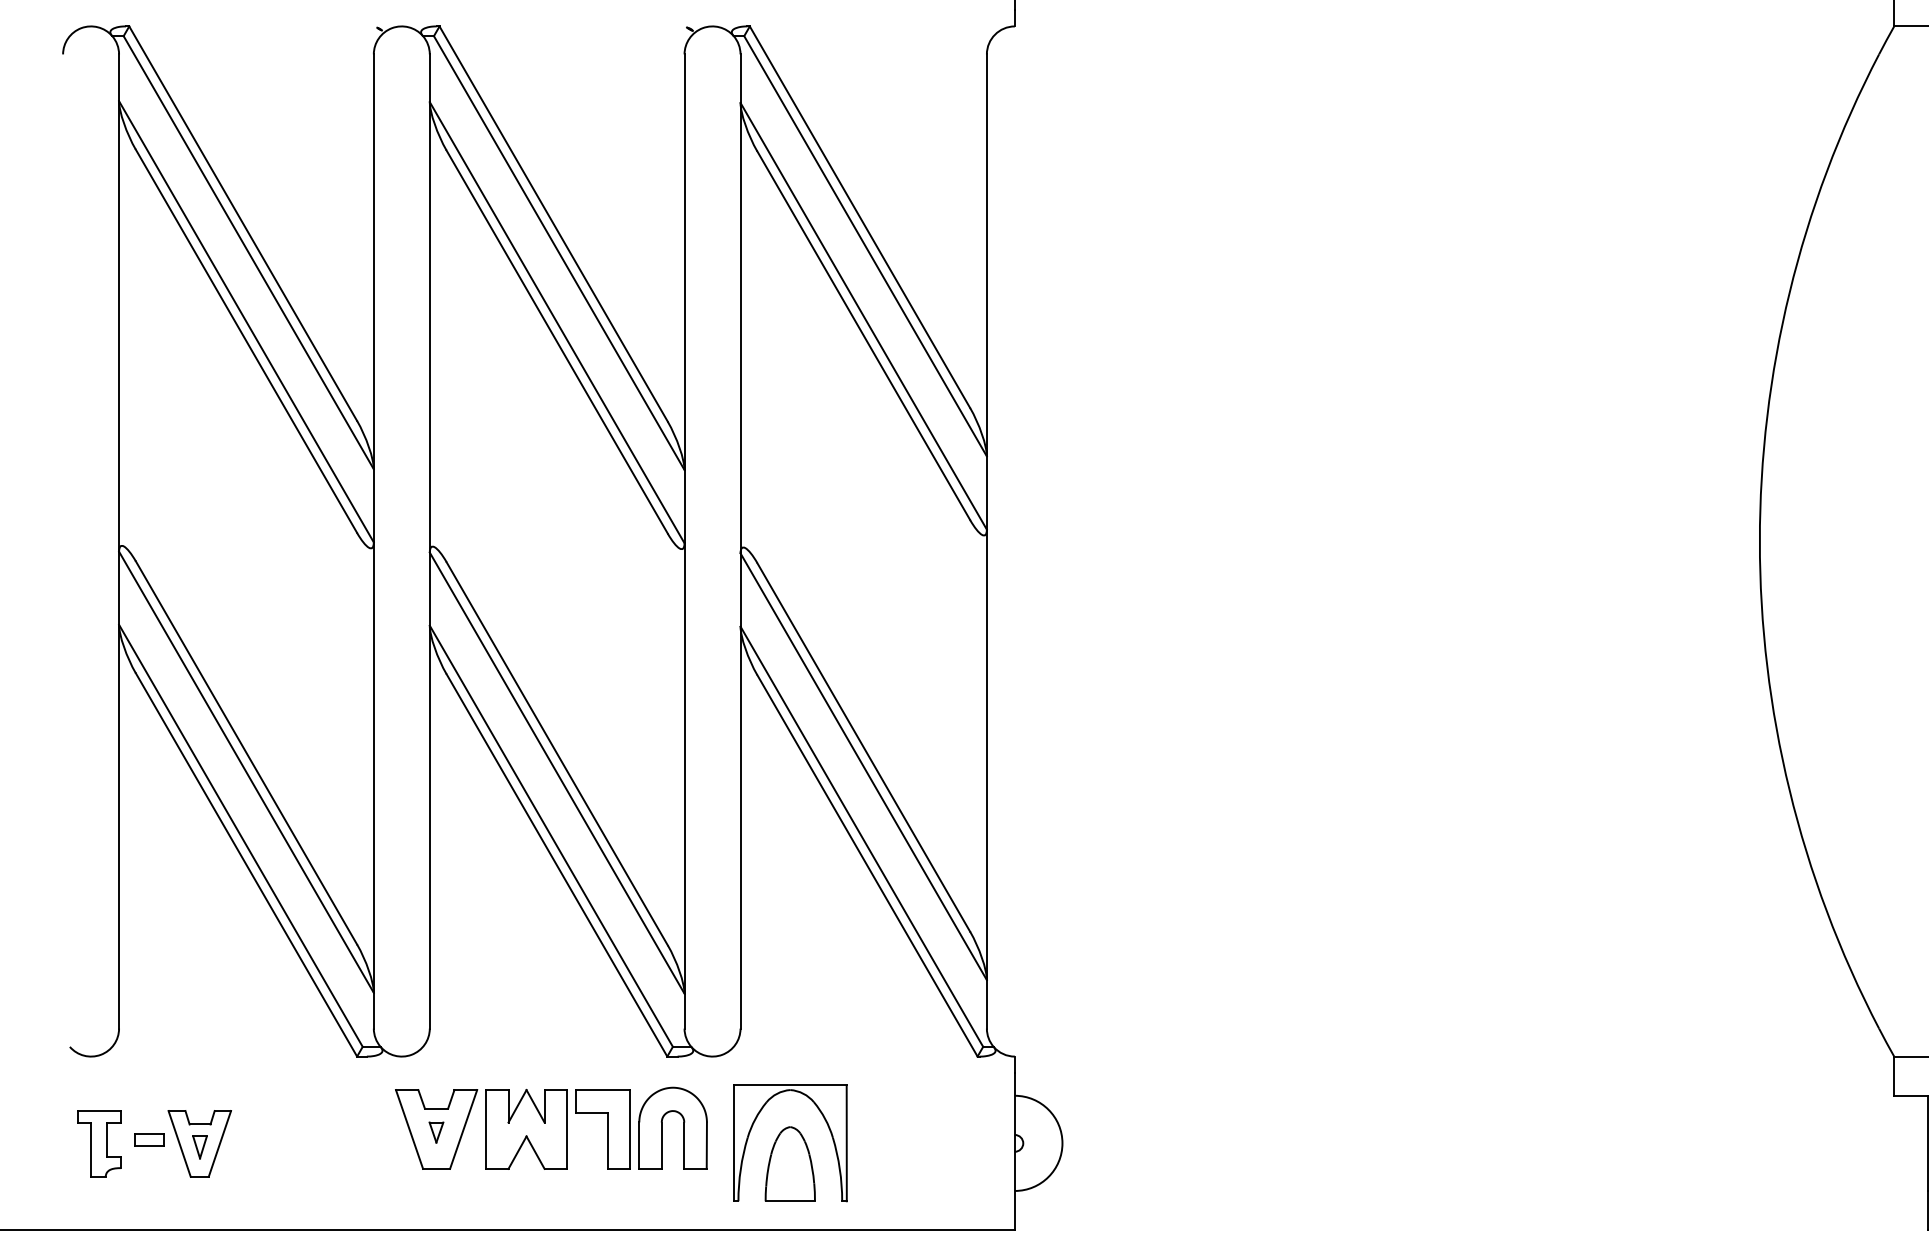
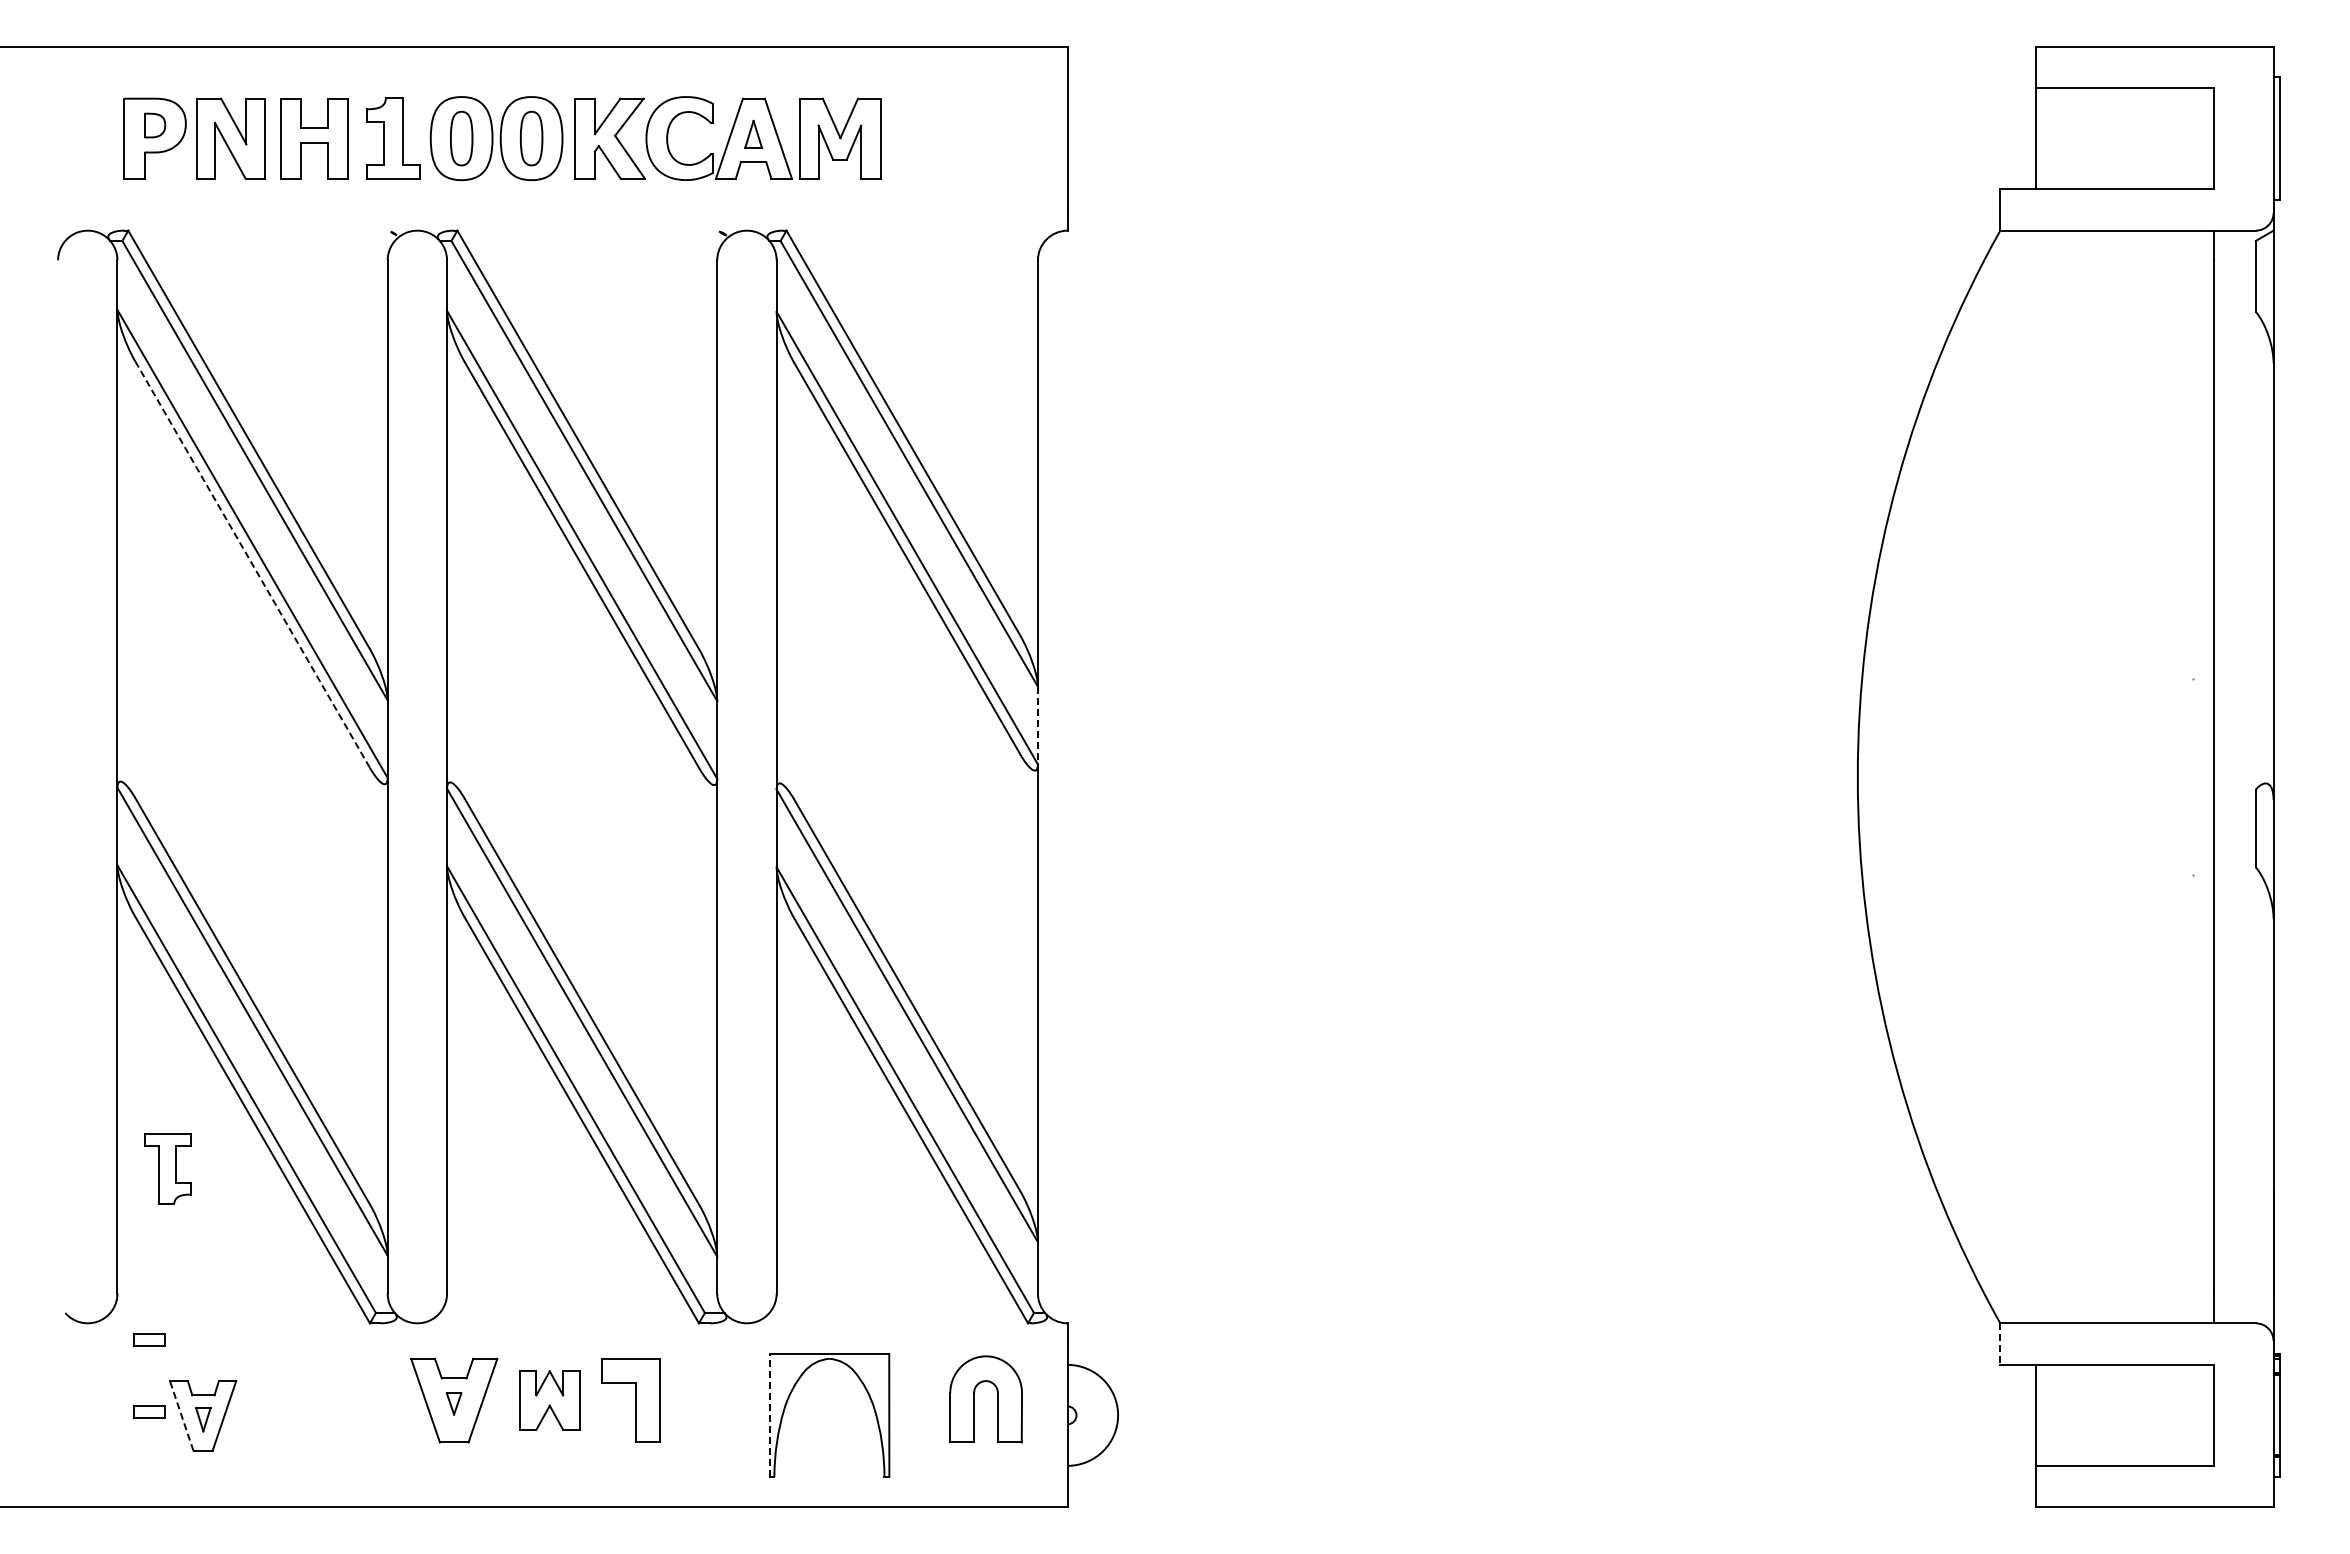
line: (246, 341) -> (252, 564), solid -> dashed
line: (986, 492) -> (1037, 725), solid -> dashed
part: (149, 1071) -> (149, 1339), added
line: (1894, 1076) -> (2000, 1344), solid -> dashed
part: (662, 1128) -> (974, 1399), moved
part: (526, 1129) -> (549, 1400), size x0.7
line: (733, 1142) -> (769, 1414), solid -> dashed
part: (99, 1143) -> (167, 1168), moved
line: (179, 1143) -> (181, 1415), solid -> dashed
part: (790, 1164) -> (829, 1437), removed

